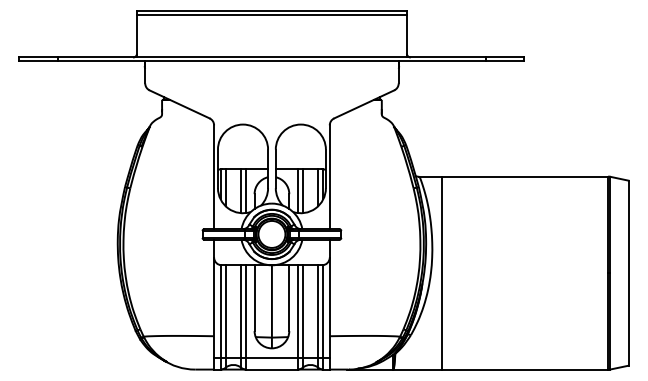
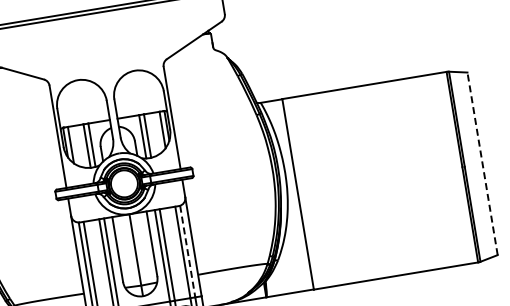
line: (628, 273) -> (482, 164), solid -> dashed
line: (323, 312) -> (188, 252), solid -> dashed

